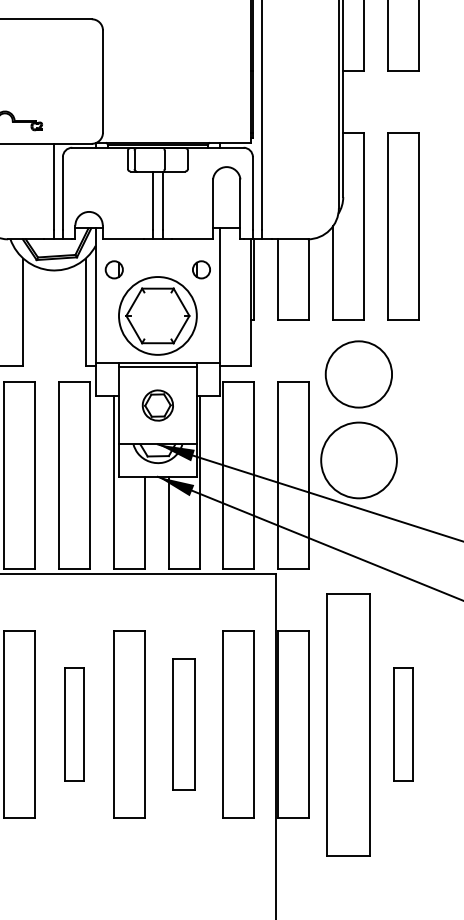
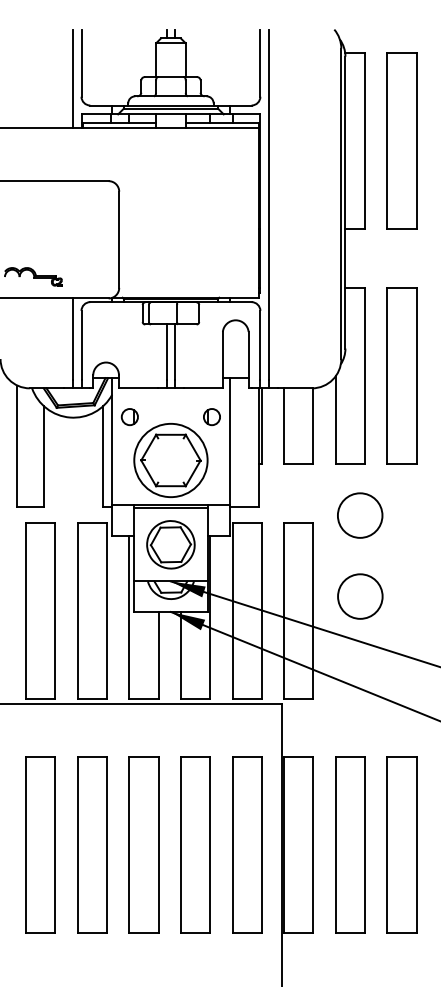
circle: (358, 374) -> (359, 515), size x0.71
part: (157, 405) -> (170, 544), size x1.67
circle: (359, 460) -> (360, 596), size x0.62
part: (74, 723) -> (92, 844), size x1.67
part: (184, 723) -> (195, 844), size x1.43
part: (348, 723) -> (350, 844), size x0.71
part: (402, 723) -> (401, 844), size x1.67

